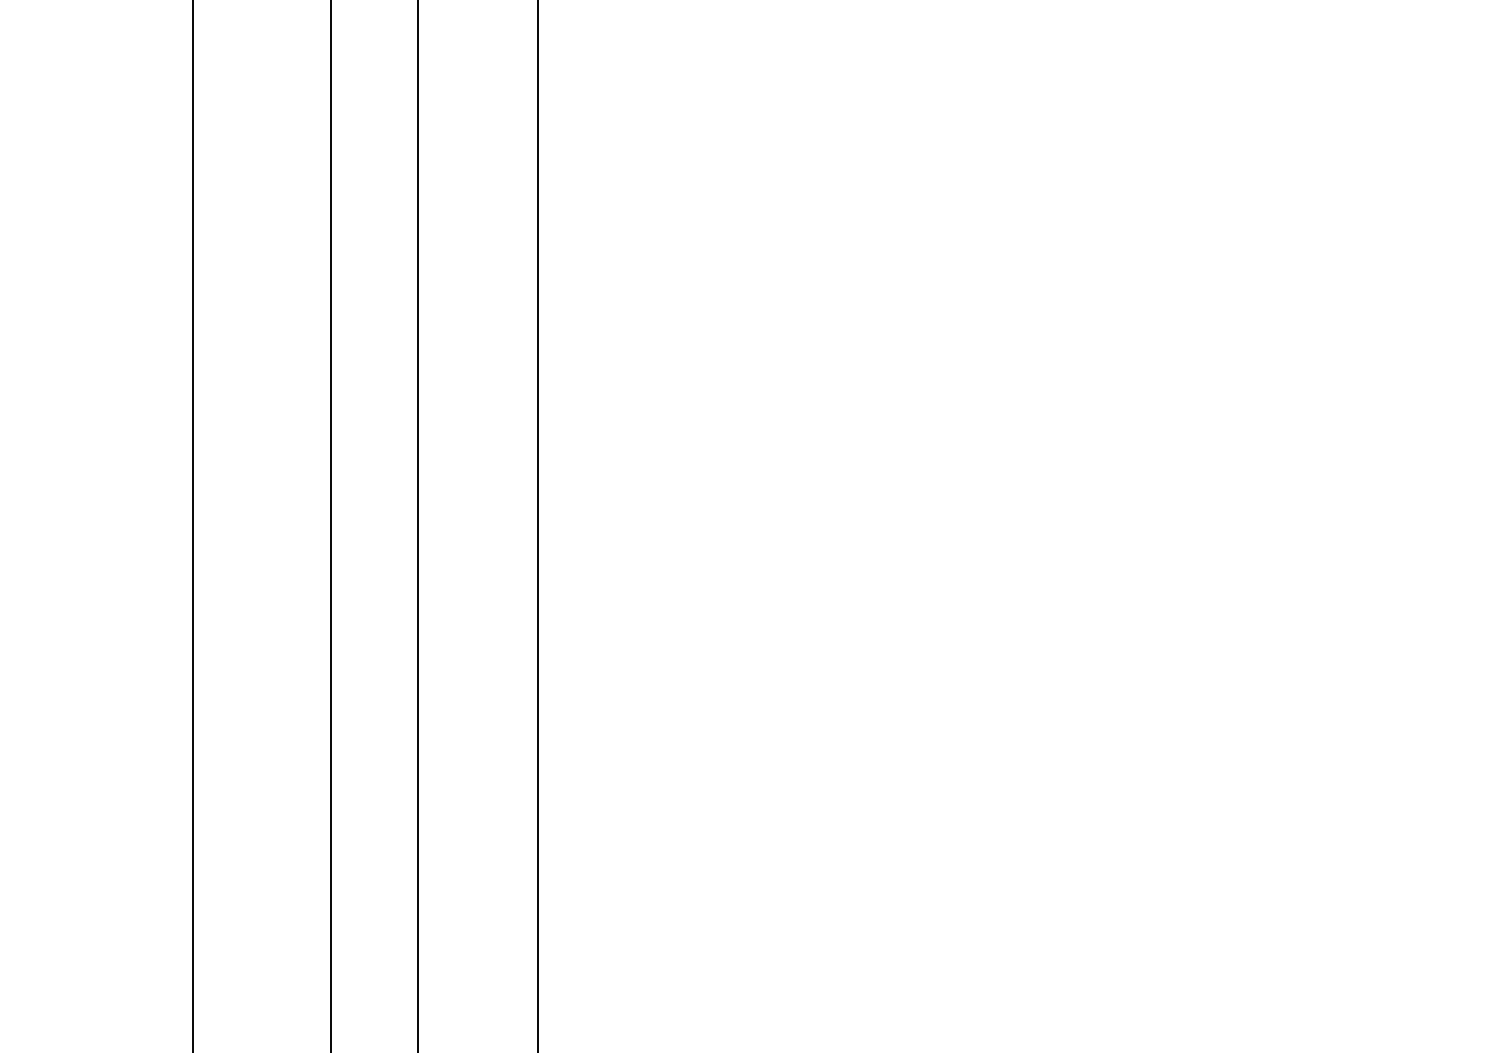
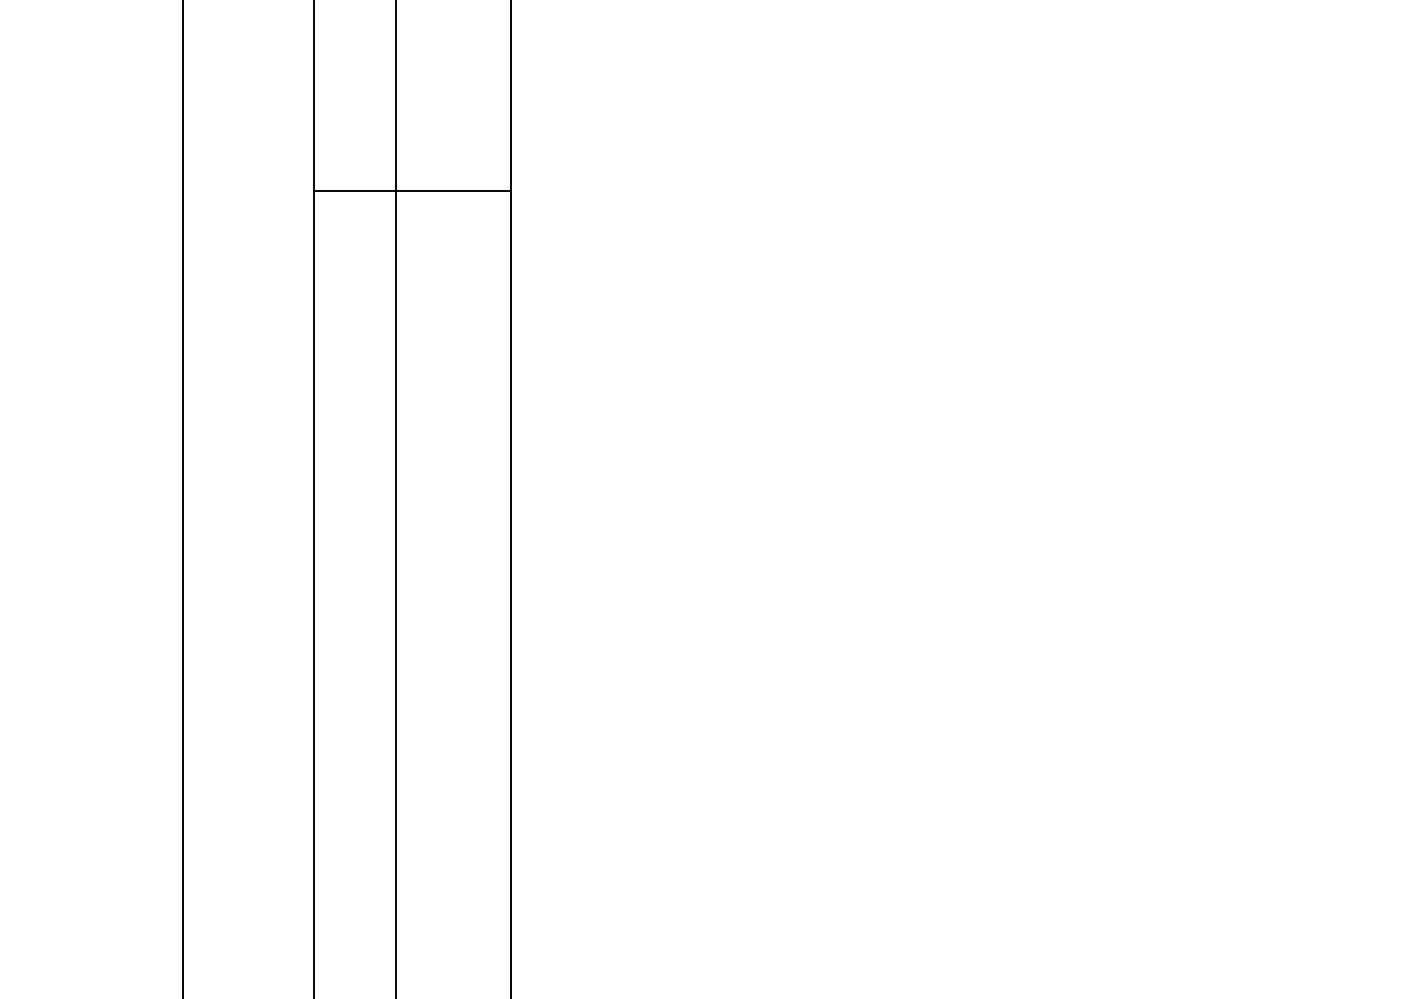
line: (434, 200) -> (412, 190), added

